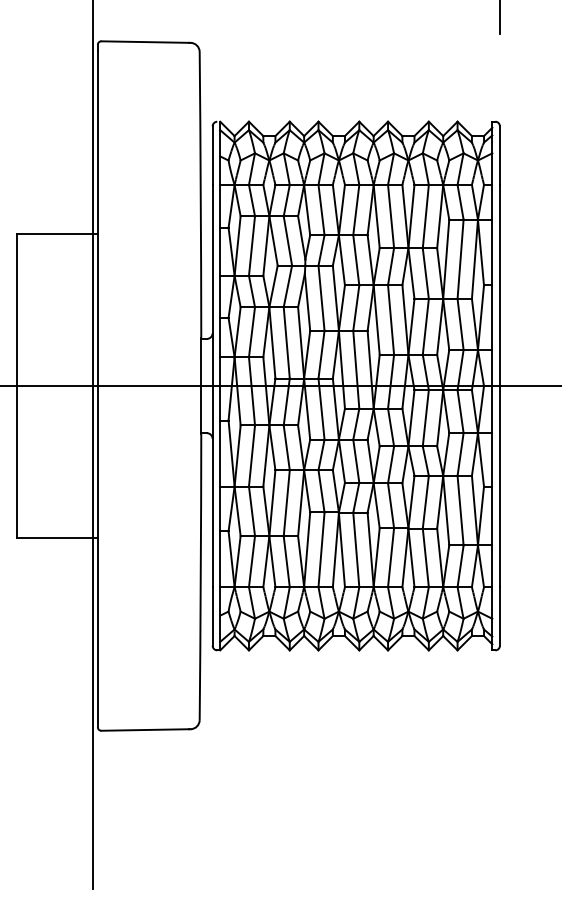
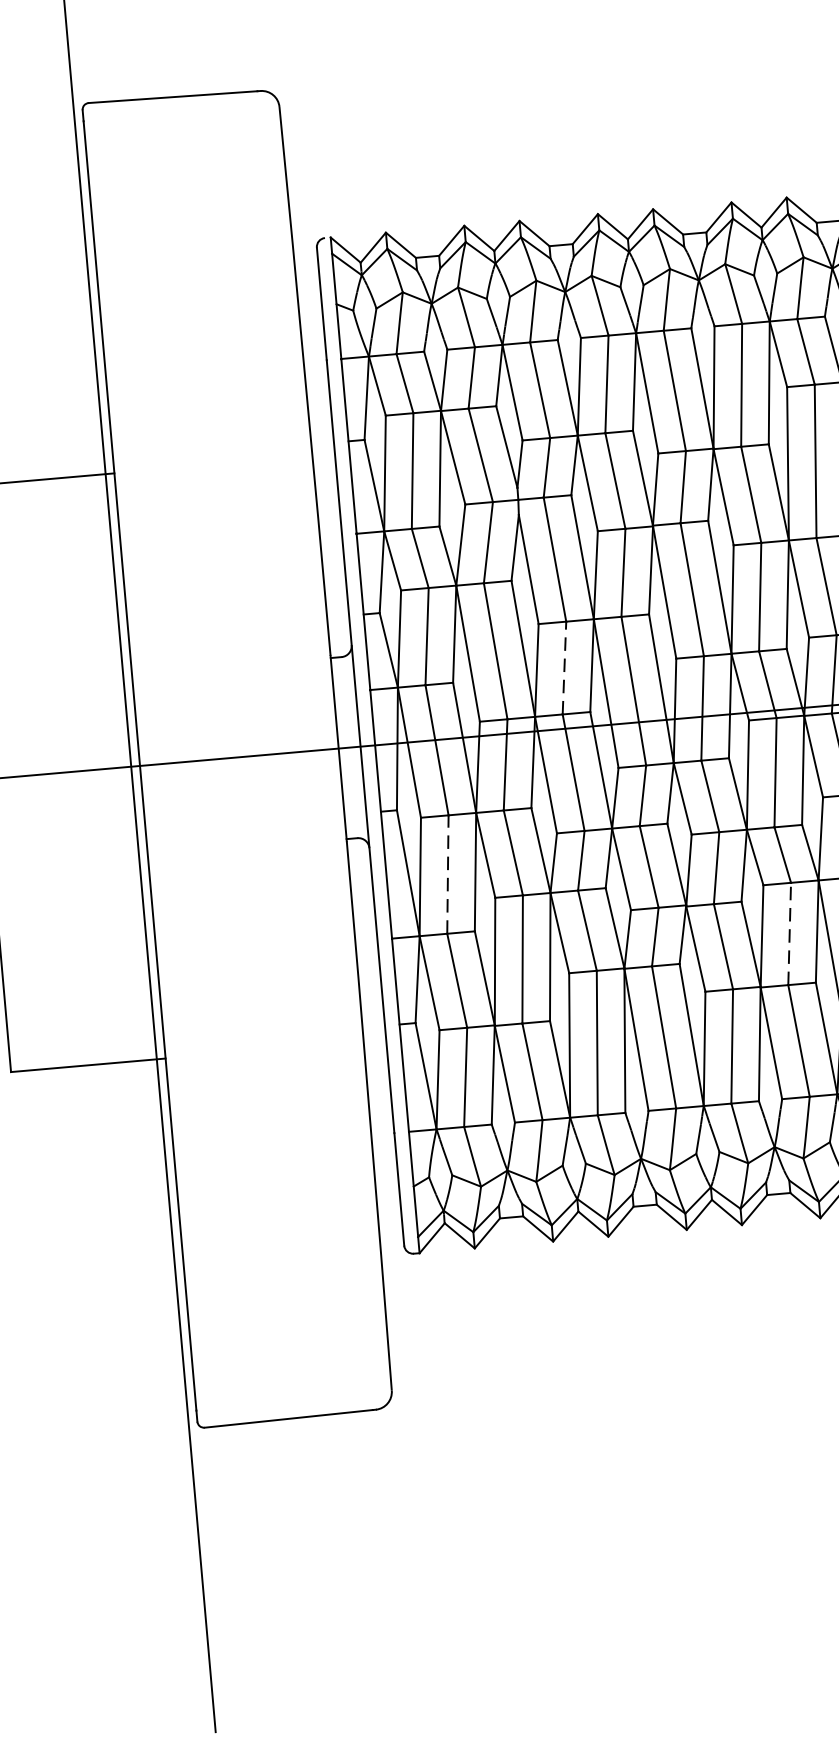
line: (321, 354) -> (564, 667), solid -> dashed
line: (252, 456) -> (448, 875), solid -> dashed
line: (425, 502) -> (789, 934), solid -> dashed

